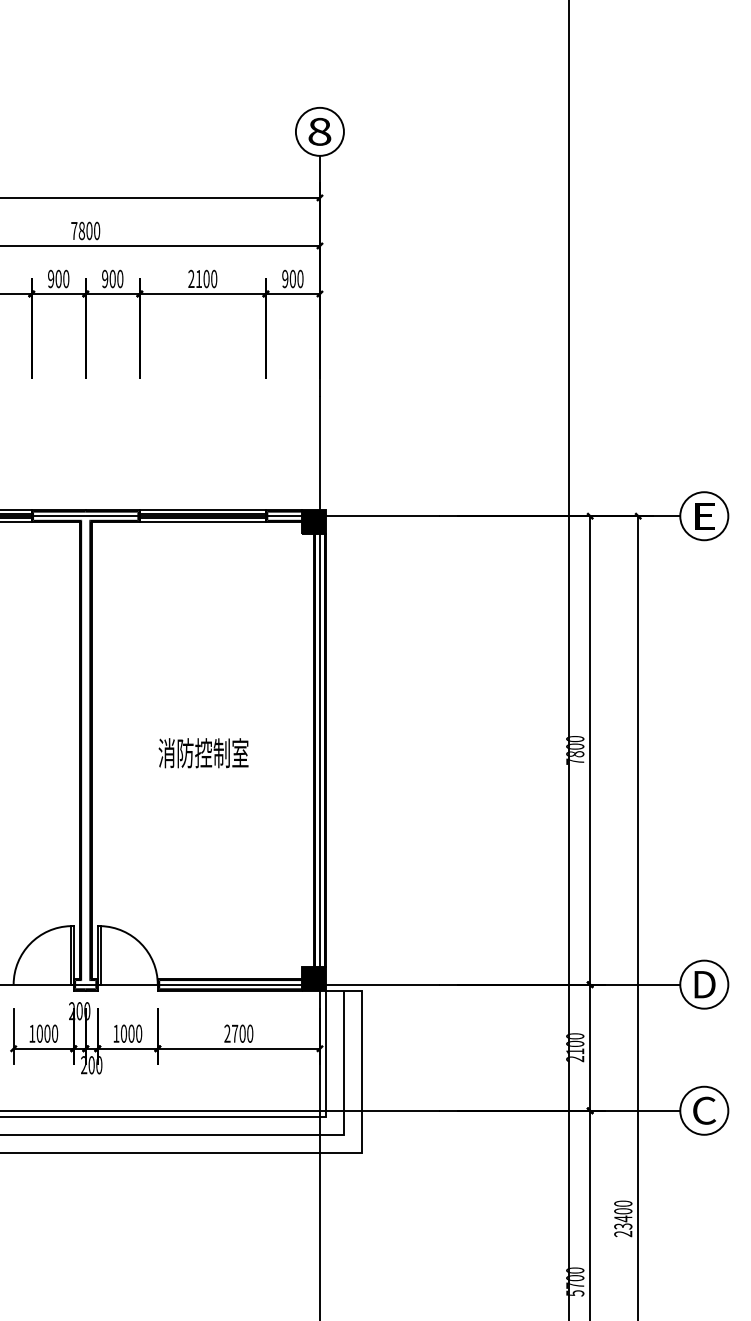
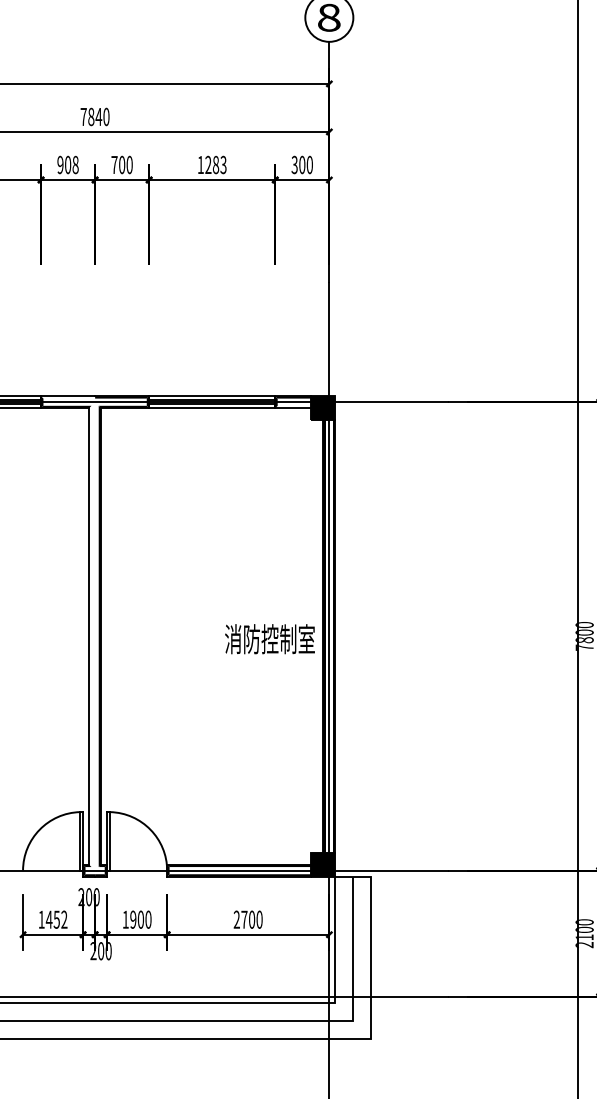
text: (89, 230) -> (98, 116), 7800 -> 7840
text: (66, 278) -> (75, 164), 900 -> 908
text: (105, 278) -> (114, 164), 900 -> 700
text: (202, 278) -> (211, 164), 2100 -> 1283
text: (285, 279) -> (294, 165), 900 -> 300
fill: (58, 511) -> (67, 397), removed
fill: (283, 520) -> (292, 406), removed
fill: (80, 750) -> (89, 636), removed
text: (203, 753) -> (269, 639), moved
text: (47, 1033) -> (56, 919), 1000 -> 1452
text: (123, 1033) -> (132, 919), 1000 -> 1900

